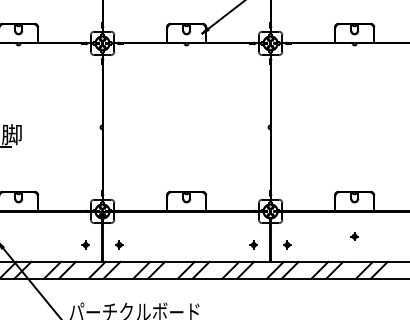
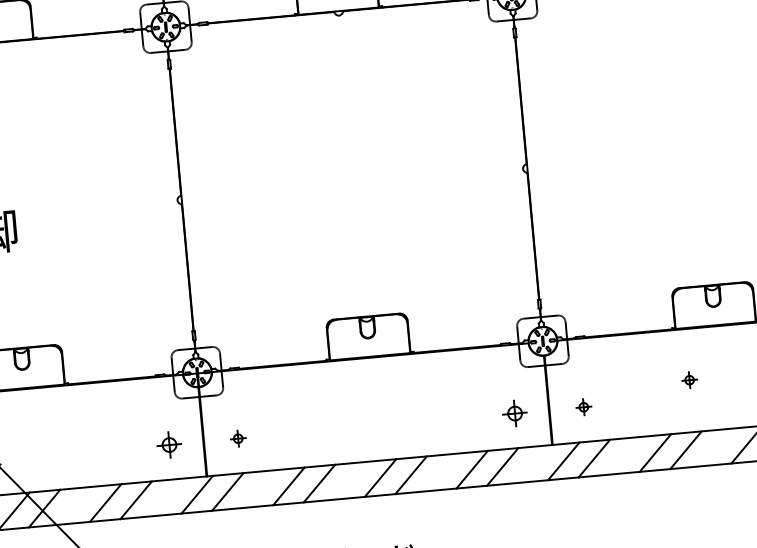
part: (354, 236) -> (689, 379), moved
part: (85, 244) -> (168, 443), size x1.6
part: (253, 244) -> (513, 412), size x1.6

